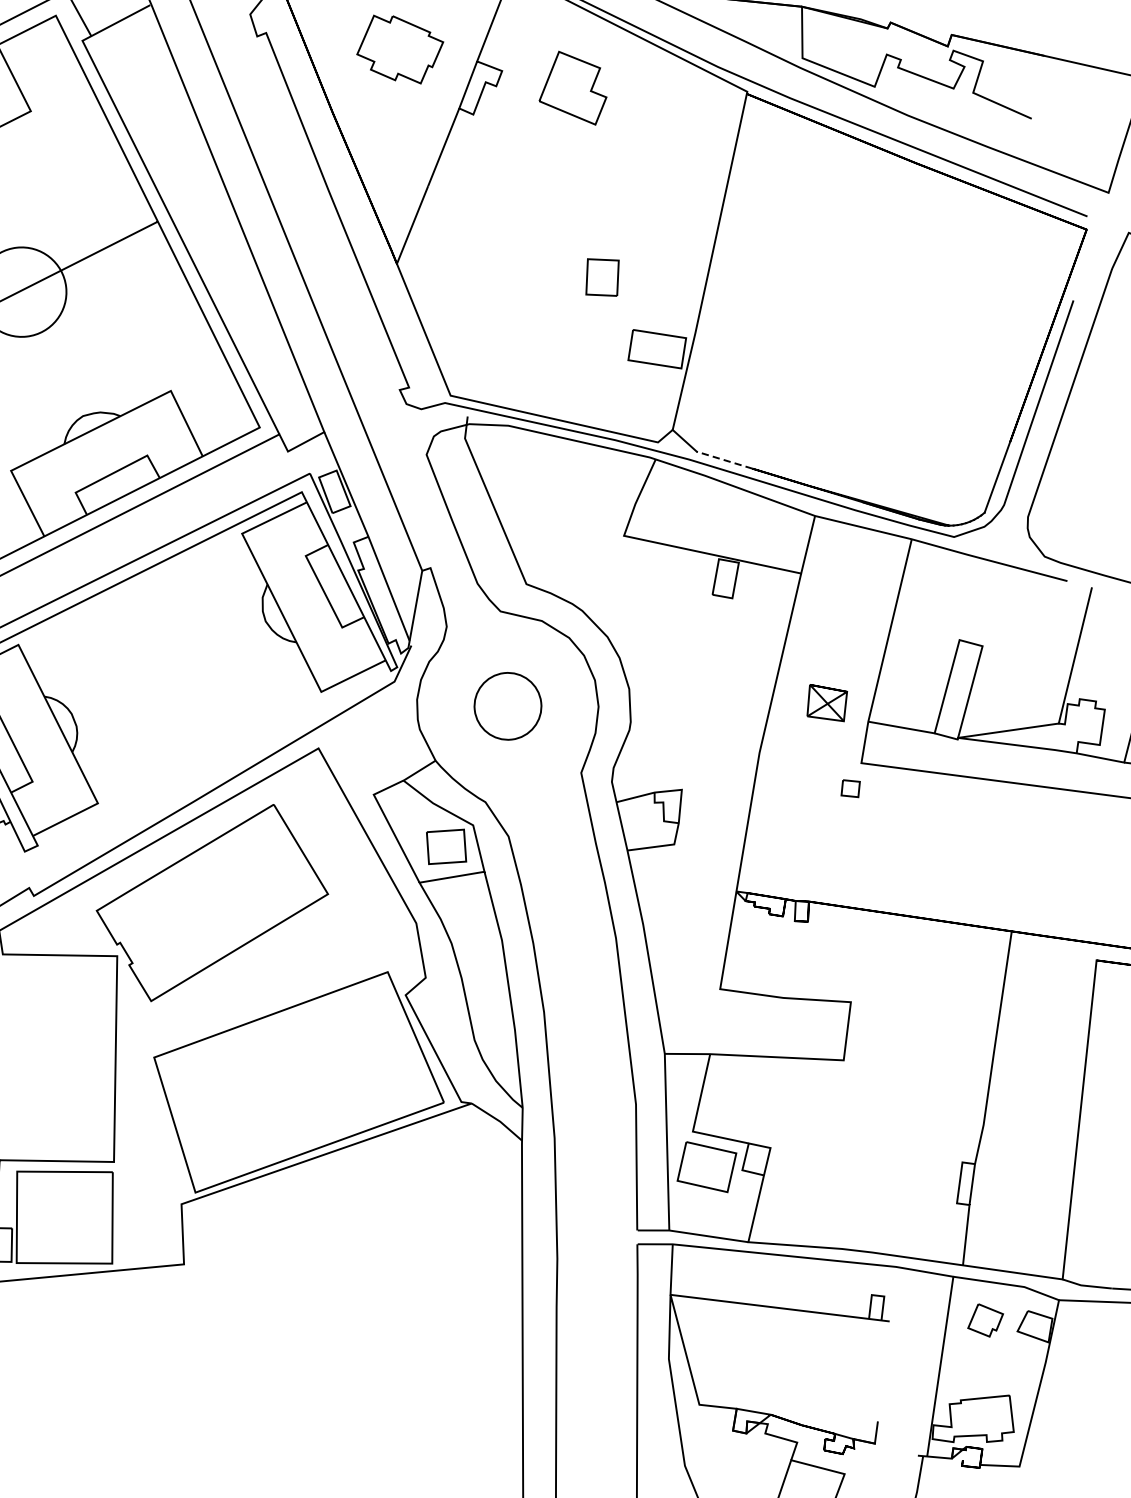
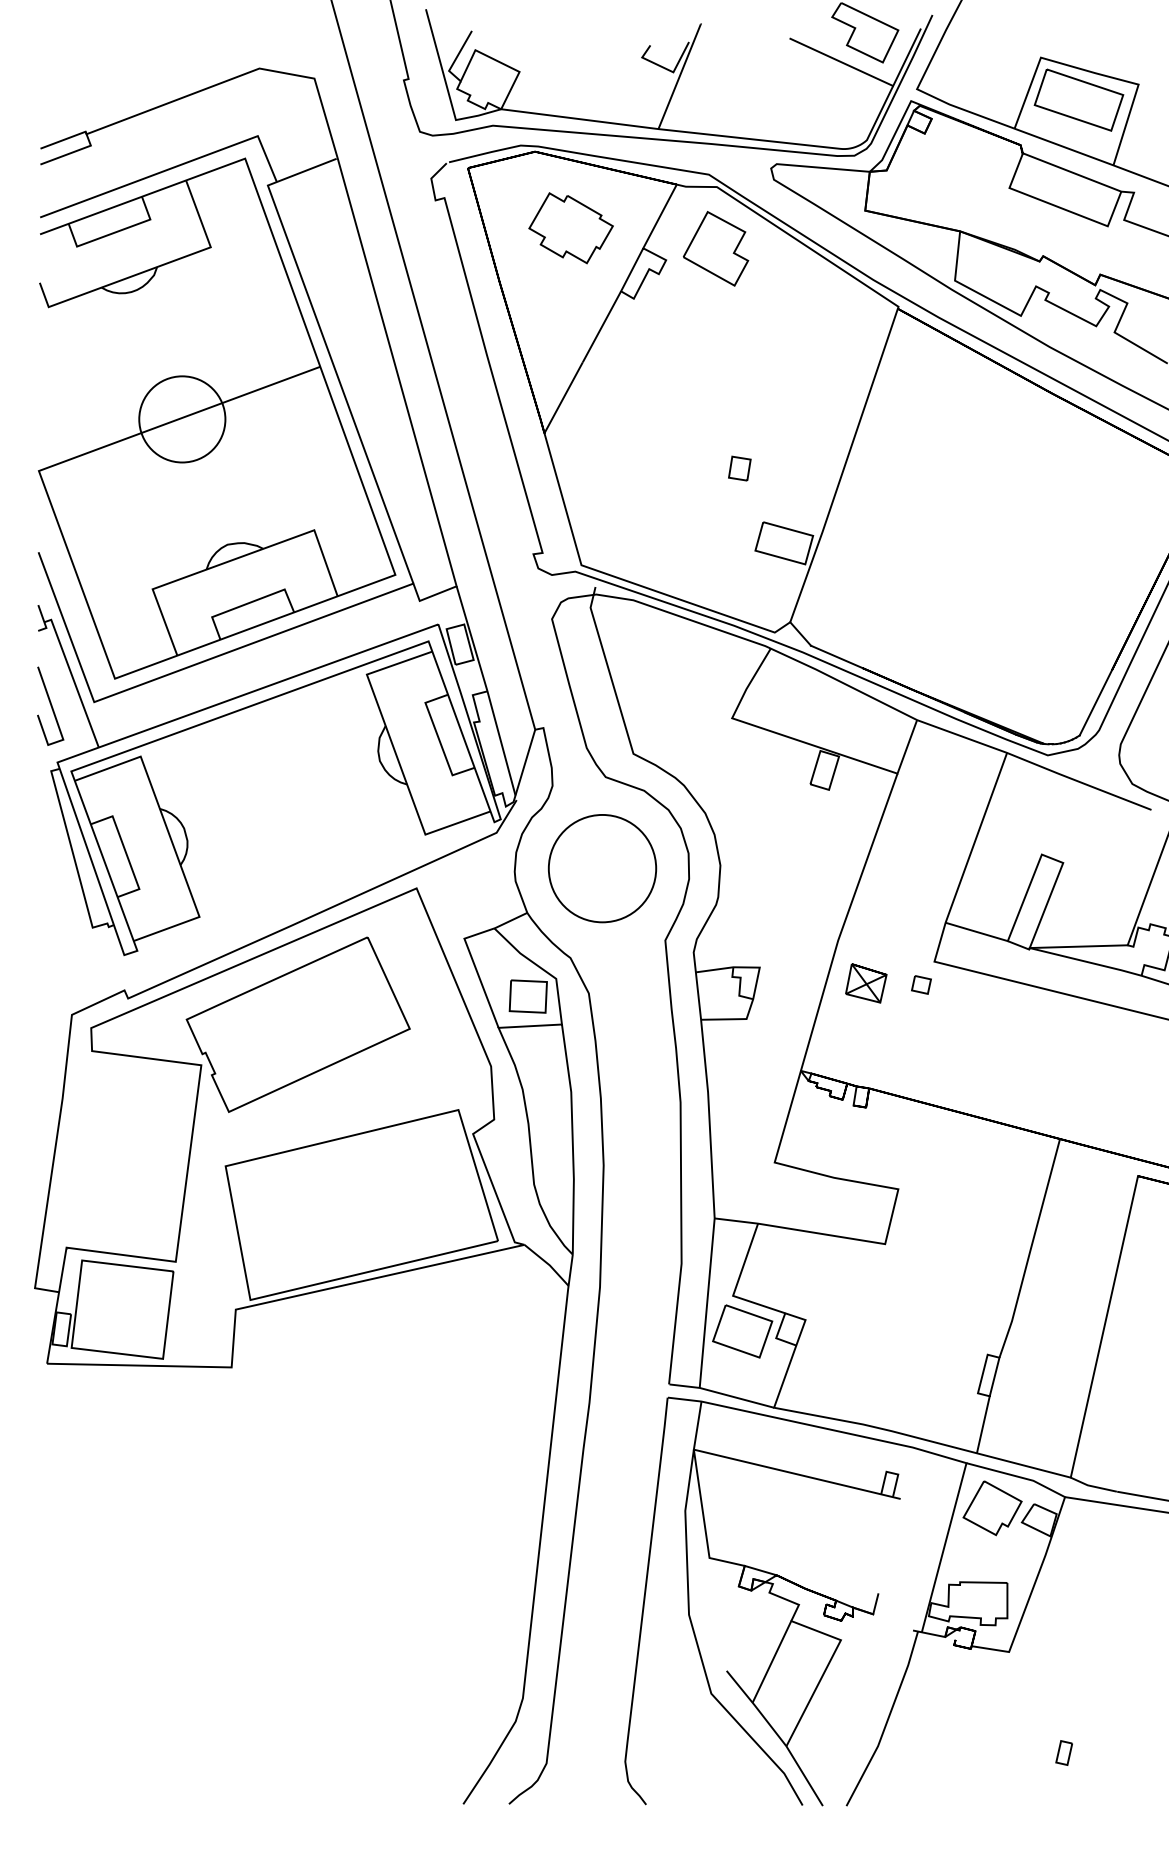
part: (571, 88) -> (715, 248), moved
part: (602, 277) -> (739, 468), size x0.62
line: (724, 459) -> (836, 656), dashed -> solid
part: (827, 703) -> (866, 983), moved
circle: (507, 706) -> (602, 868), size x1.67
part: (985, 1320) -> (992, 1508), size x1.67

